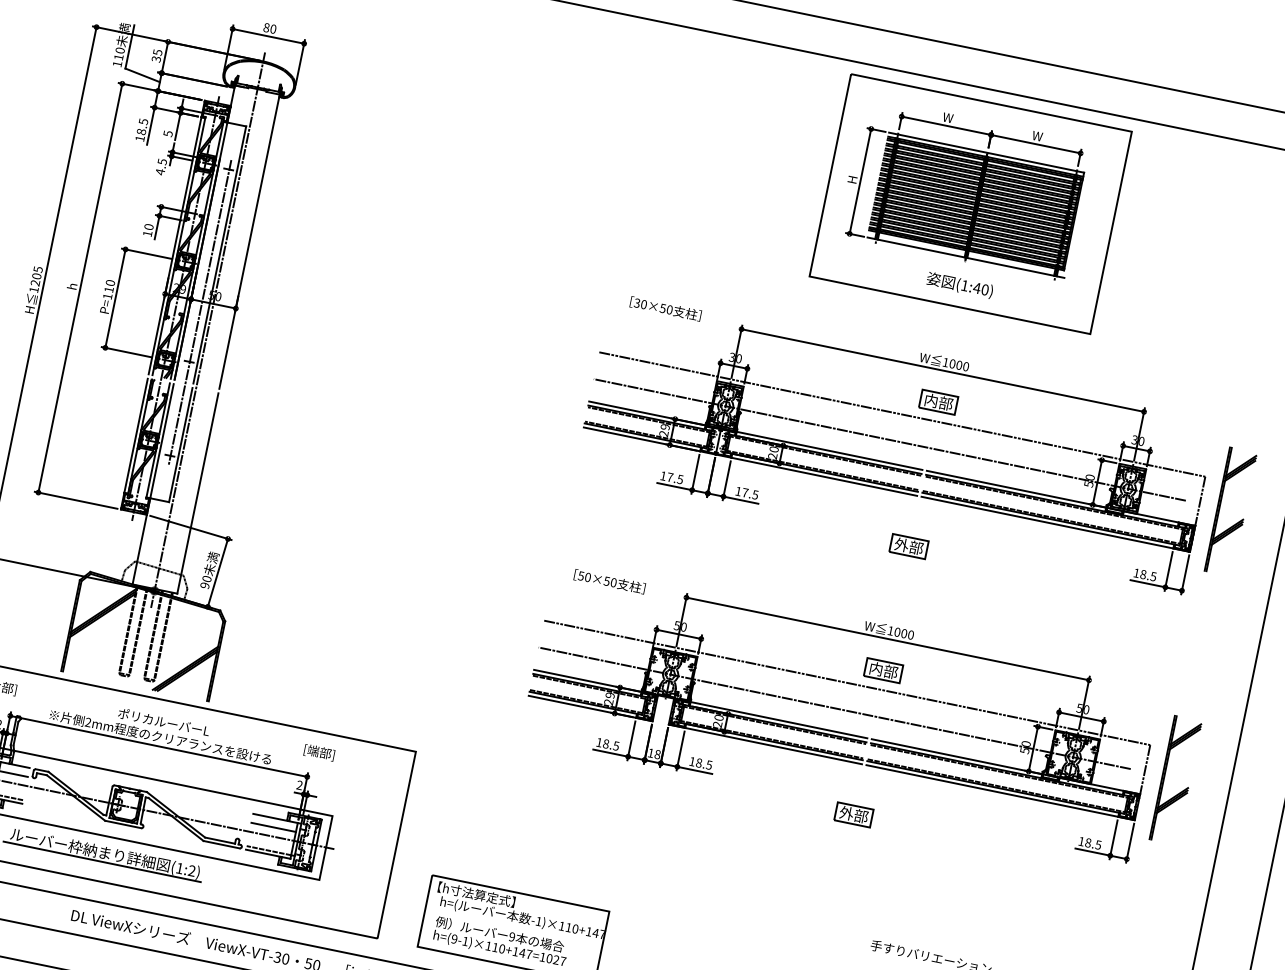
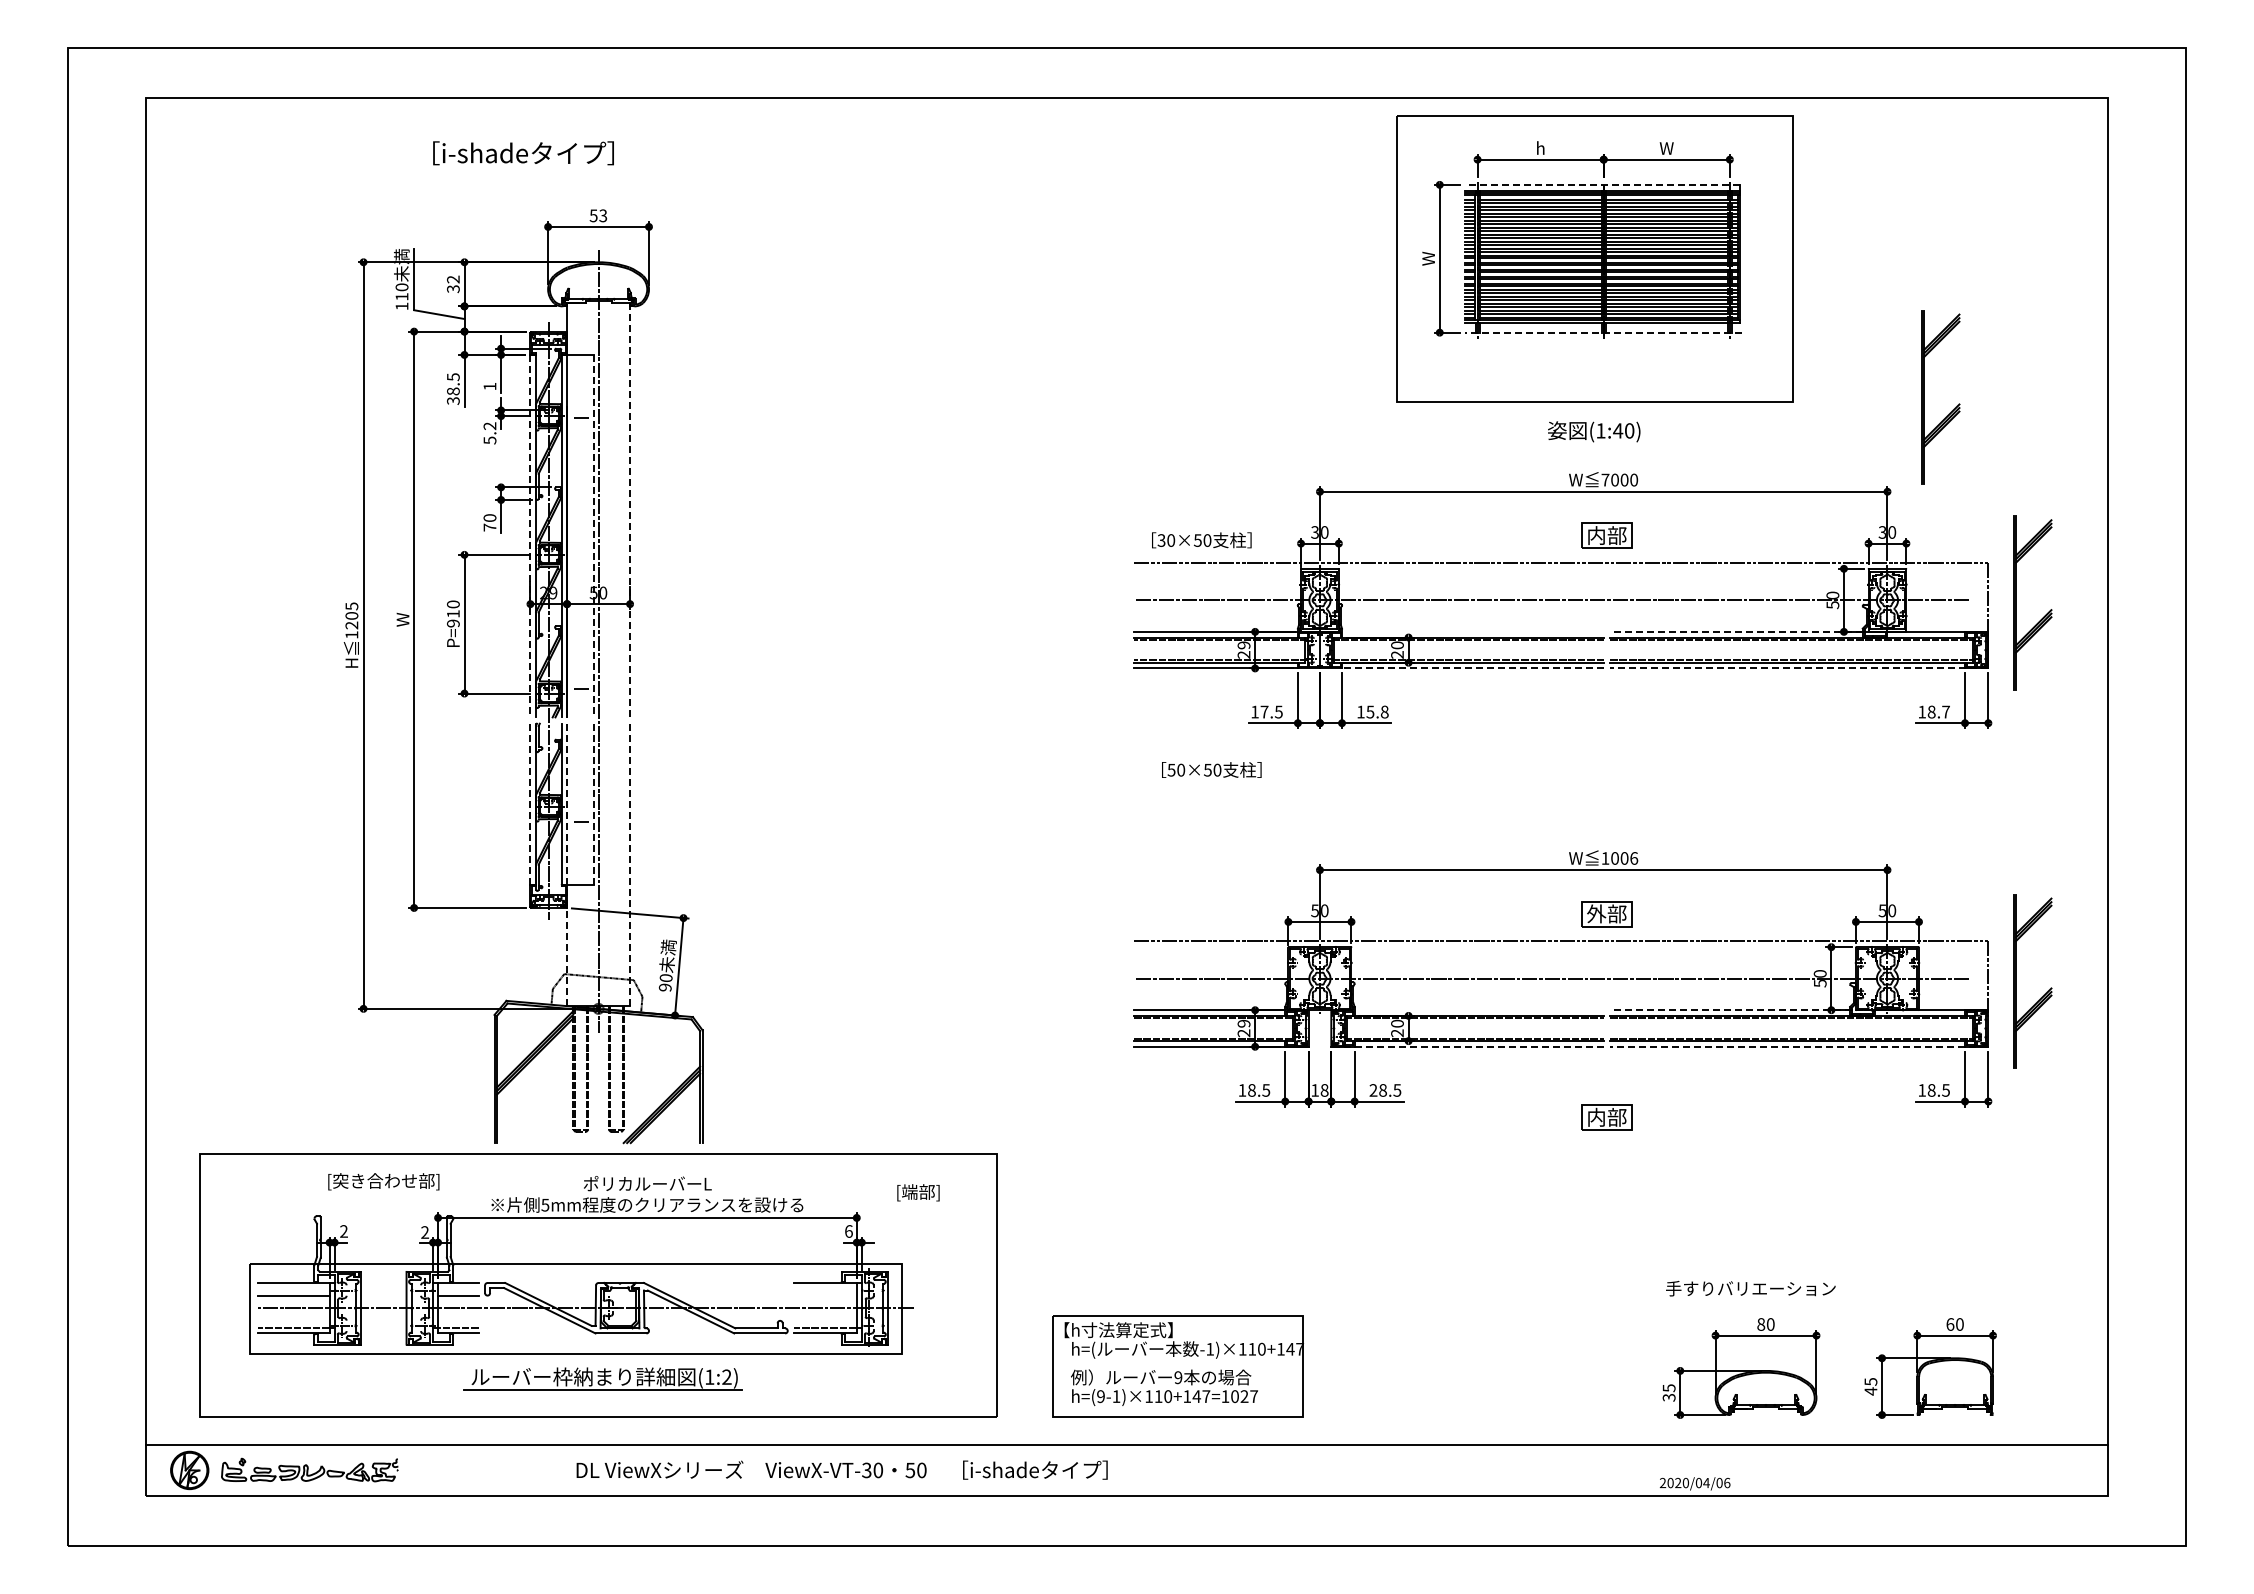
text: (270, 28) -> (598, 215), 80 -> 53
text: (157, 52) -> (453, 279), 35 -> 32
text: (948, 117) -> (1540, 147), W -> h
text: (167, 133) -> (489, 386), 5 -> 1
text: (140, 138) -> (453, 400), 18.5 -> 38.5
line: (985, 152) -> (1601, 184), solid -> dashed
text: (160, 167) -> (489, 433), 4.5 -> 5.2
text: (852, 179) -> (1428, 258), H -> W
text: (147, 233) -> (489, 527), 10 -> 70
line: (249, 242) -> (630, 510), solid -> dashed
line: (175, 246) -> (530, 536), solid -> dashed
line: (219, 255) -> (593, 536), solid -> dashed
line: (965, 257) -> (1603, 332), solid -> dashed
text: (960, 285) -> (1594, 431), moved
text: (72, 286) -> (402, 619), h -> W
text: (107, 296) -> (453, 623), P=110 -> P=910
text: (665, 309) -> (1201, 540), moved
line: (199, 312) -> (582, 619), removed
part: (1184, 350) -> (1924, 397), added
text: (945, 362) -> (1605, 479), 1000 -> 7000
line: (136, 436) -> (530, 804), solid -> dashed
line: (180, 445) -> (593, 804), solid -> dashed
line: (829, 450) -> (1472, 631), removed
line: (824, 476) -> (1472, 668), solid -> dashed
line: (153, 484) -> (567, 865), solid -> dashed
line: (1015, 488) -> (1735, 631), solid -> dashed
line: (198, 493) -> (630, 865), solid -> dashed
text: (750, 493) -> (1377, 711), 17.5 -> 15.8
line: (1055, 524) -> (1798, 668), solid -> dashed
part: (908, 546) -> (1606, 739), removed
text: (1153, 576) -> (1945, 711), 18.5 -> 18.7
text: (609, 581) -> (1211, 769), moved
text: (911, 635) -> (1634, 858), 1000 -> 1006
text: (876, 668) -> (1596, 913), 内部 -> 外部
line: (778, 720) -> (1478, 1010), removed
text: (88, 722) -> (545, 1204), 2mm -> 5mm
line: (766, 744) -> (1468, 1046), solid -> dashed
text: (319, 752) -> (918, 1192), moved
line: (960, 757) -> (1735, 1010), solid -> dashed
text: (692, 761) -> (1373, 1090), 18.5 -> 28.5
text: (299, 785) -> (848, 1231), 2 -> 6
line: (1000, 792) -> (1798, 1046), solid -> dashed
text: (846, 812) -> (1596, 1116), 外部 -> 内部
line: (273, 827) -> (825, 1295), removed

